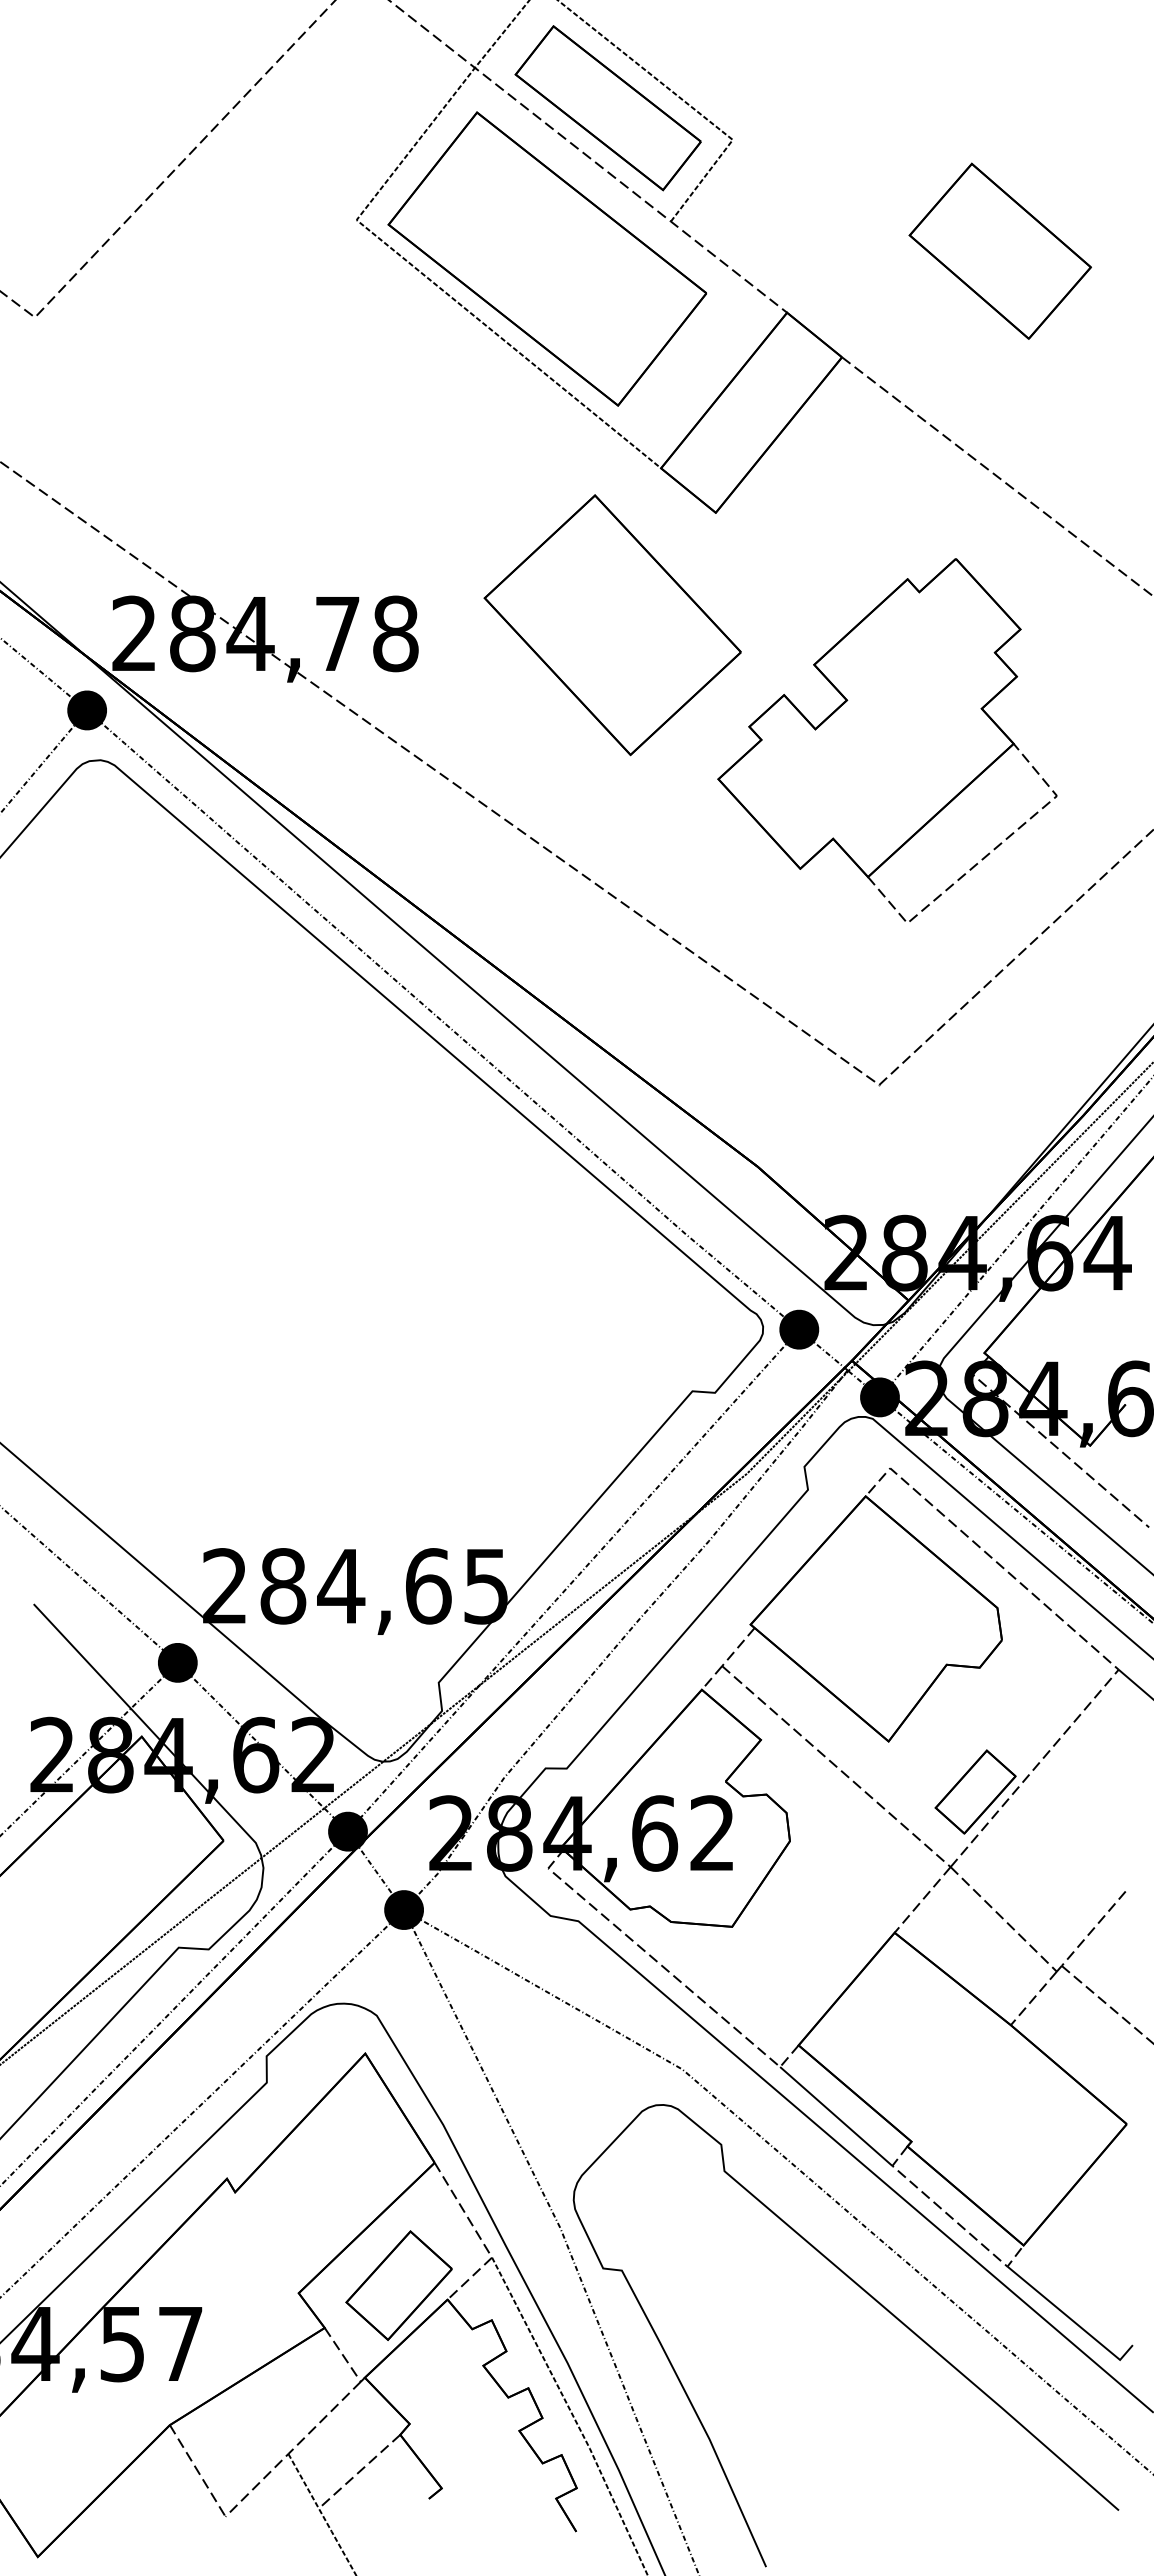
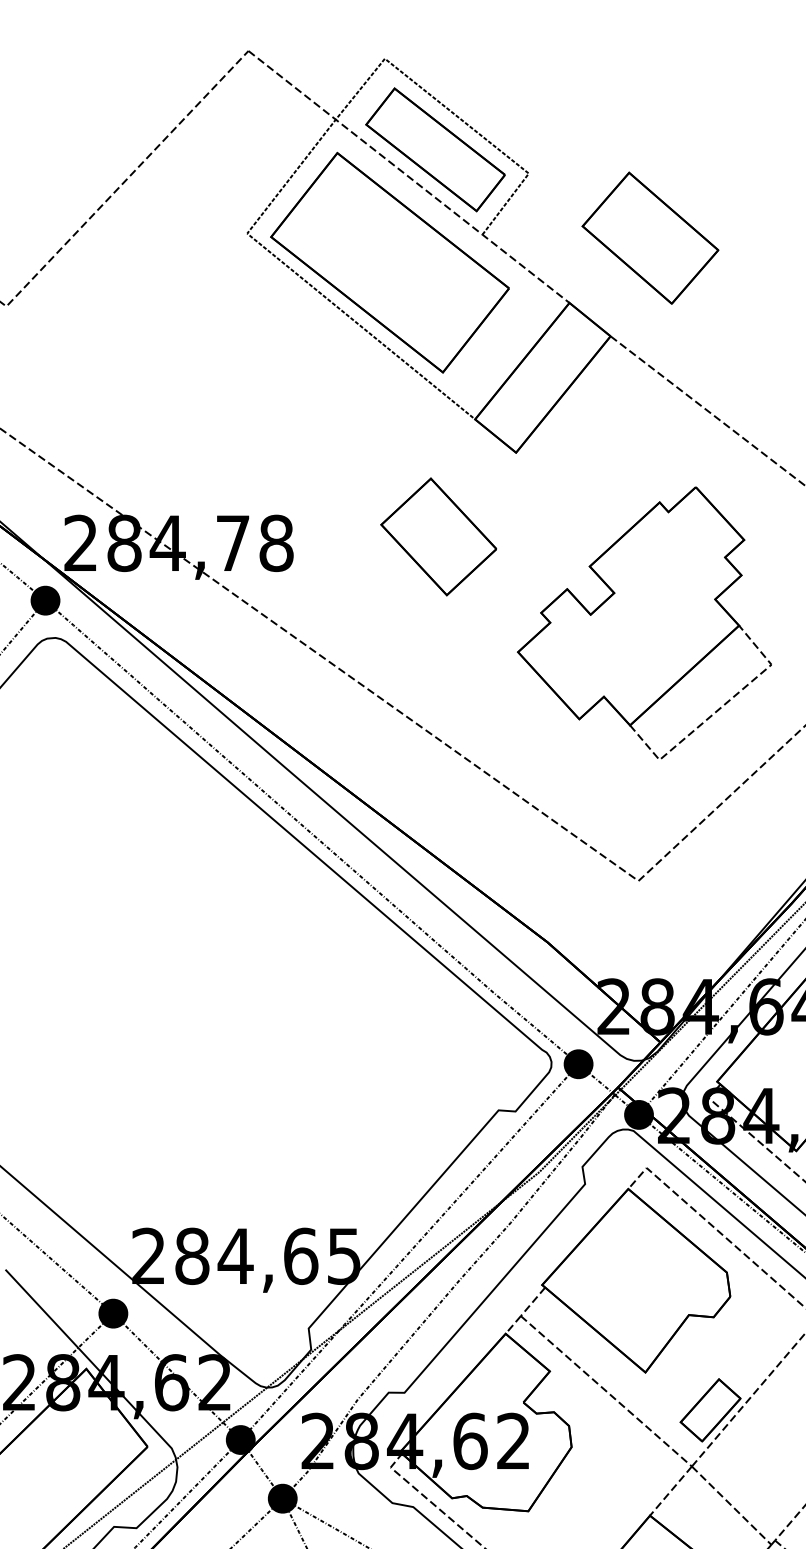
part: (999, 250) -> (649, 237), moved
part: (612, 625) -> (438, 537), size x0.6

